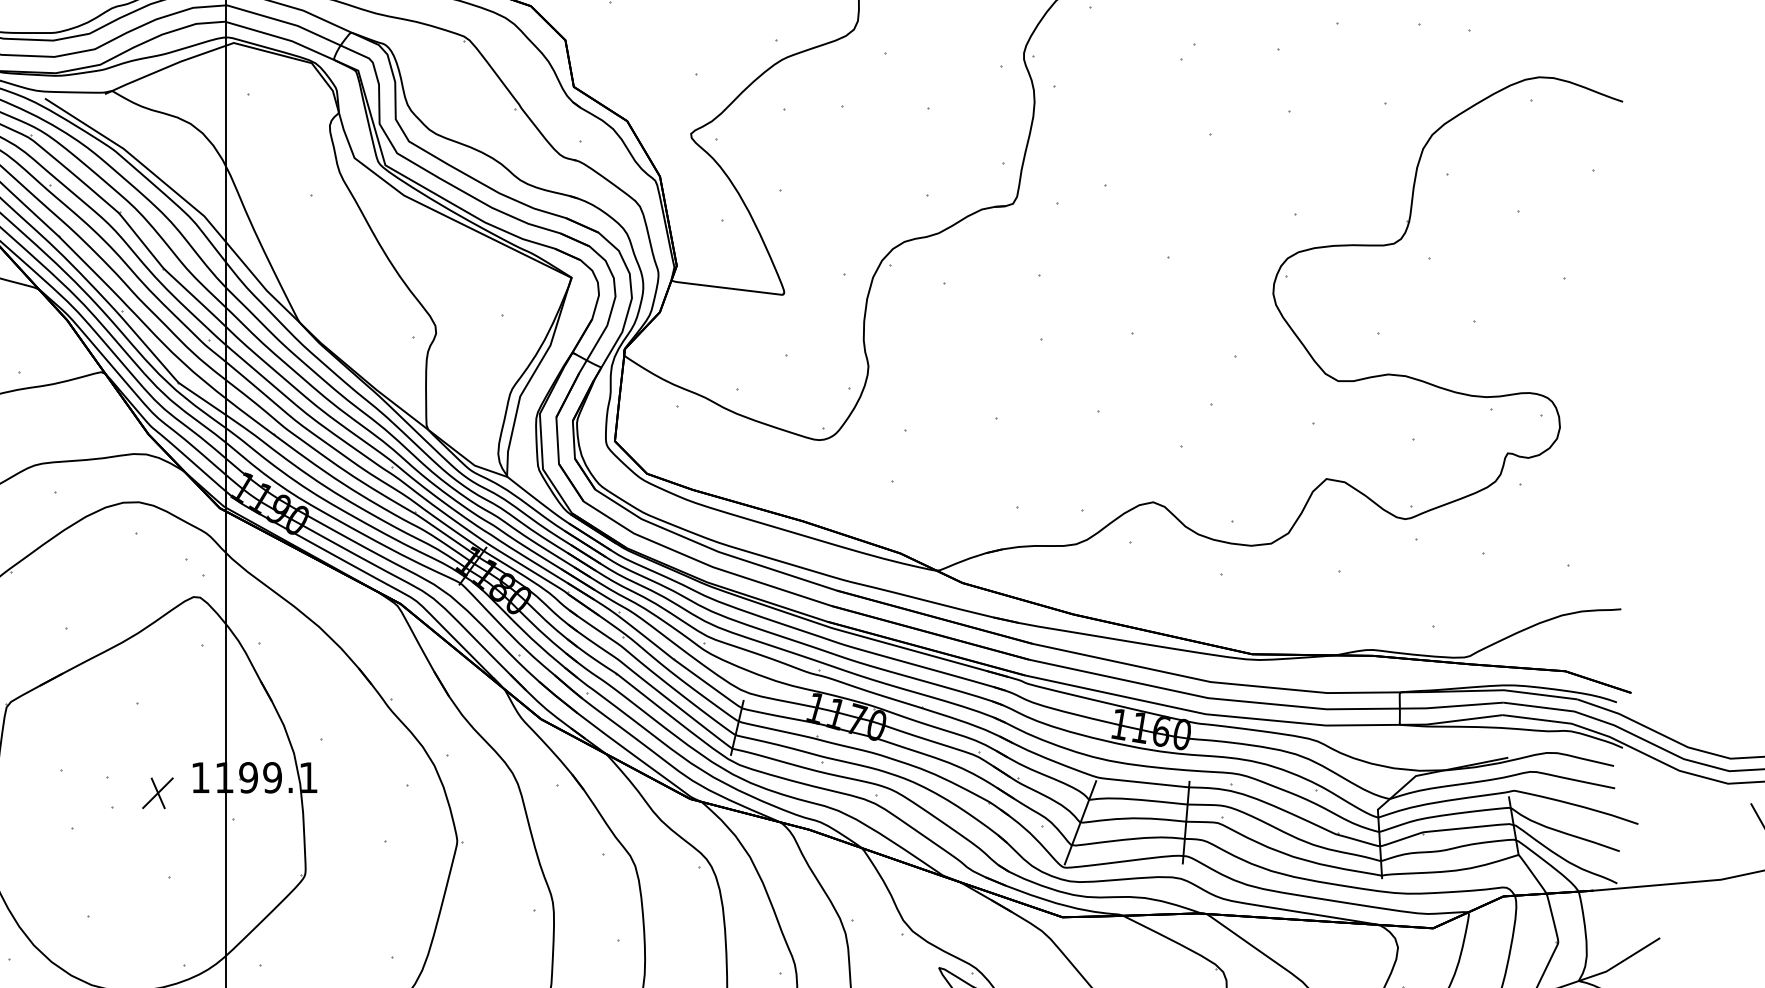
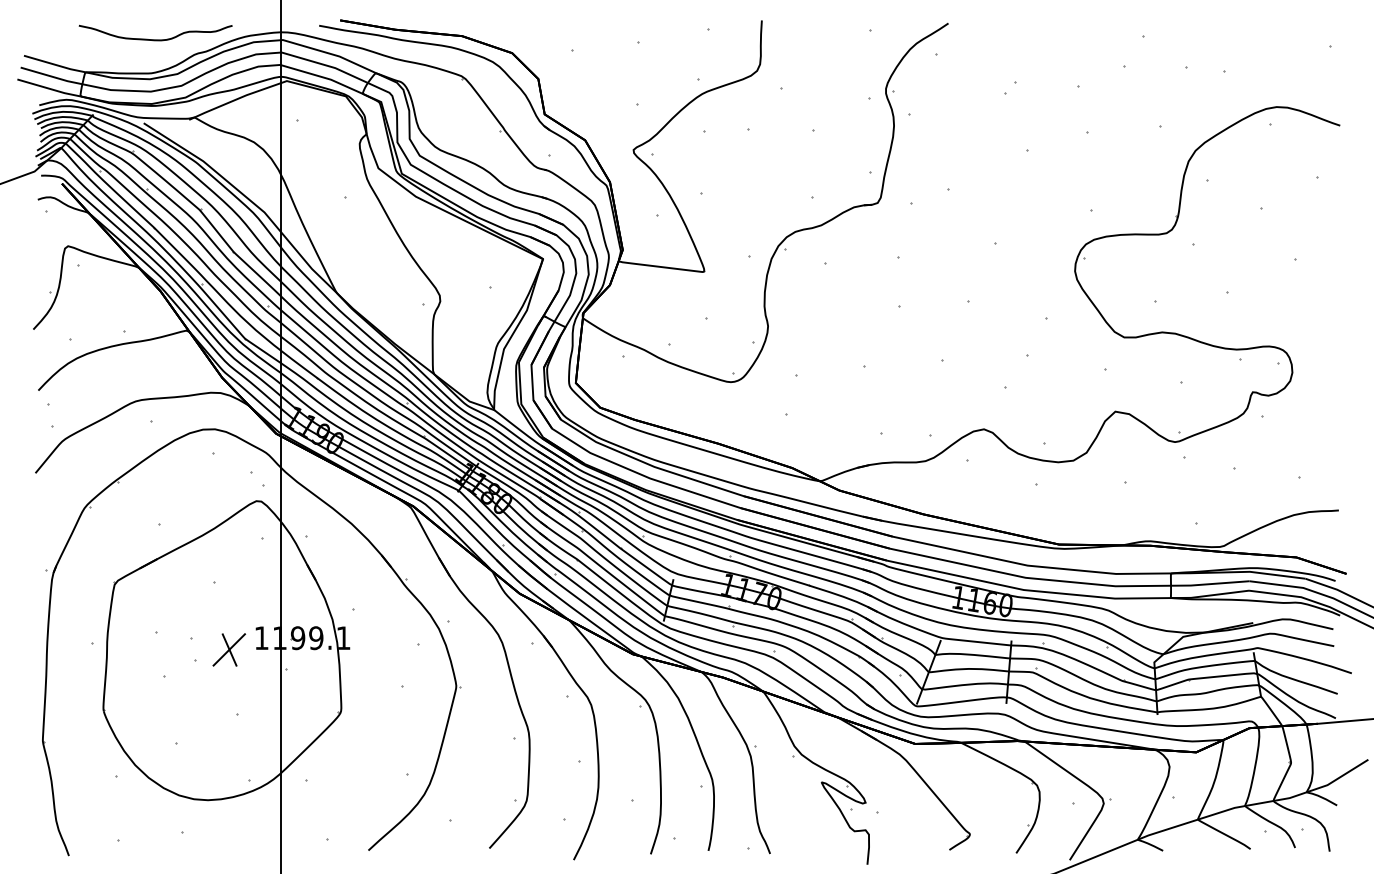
part: (158, 792) -> (229, 649), size x1.4

